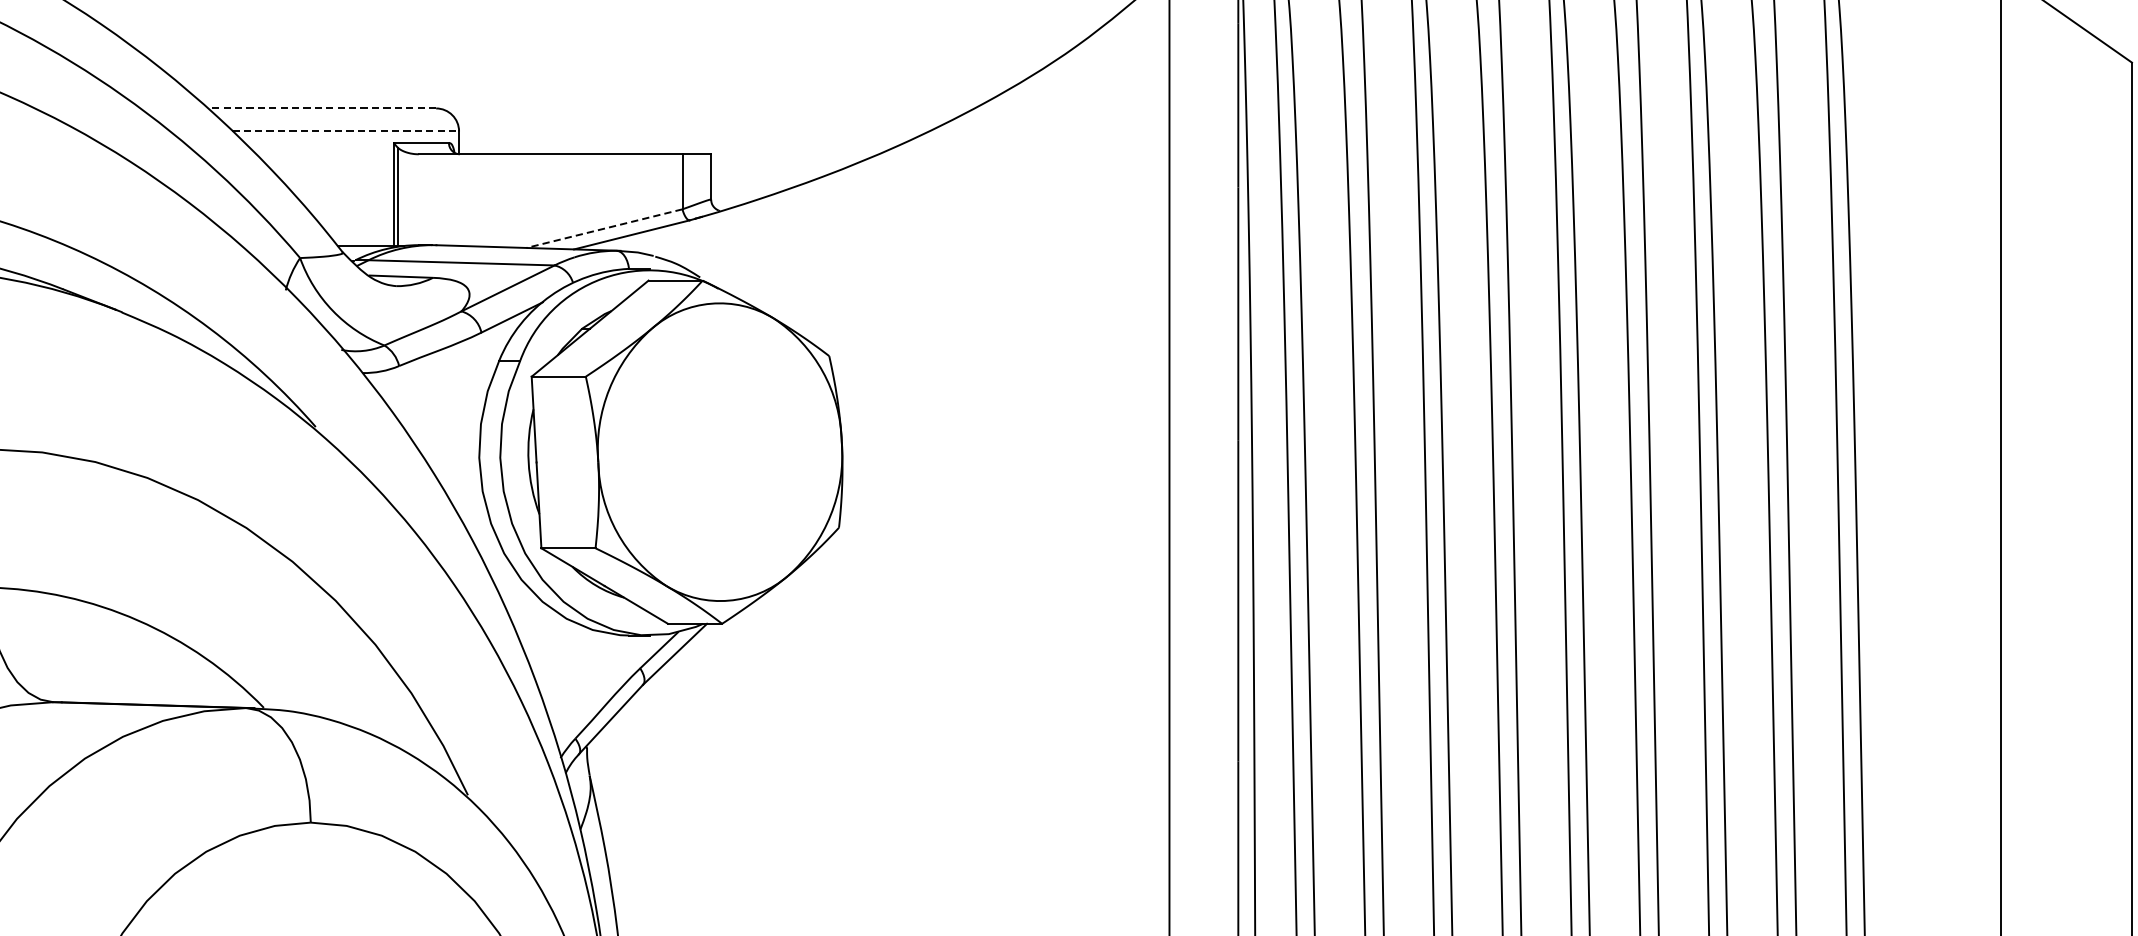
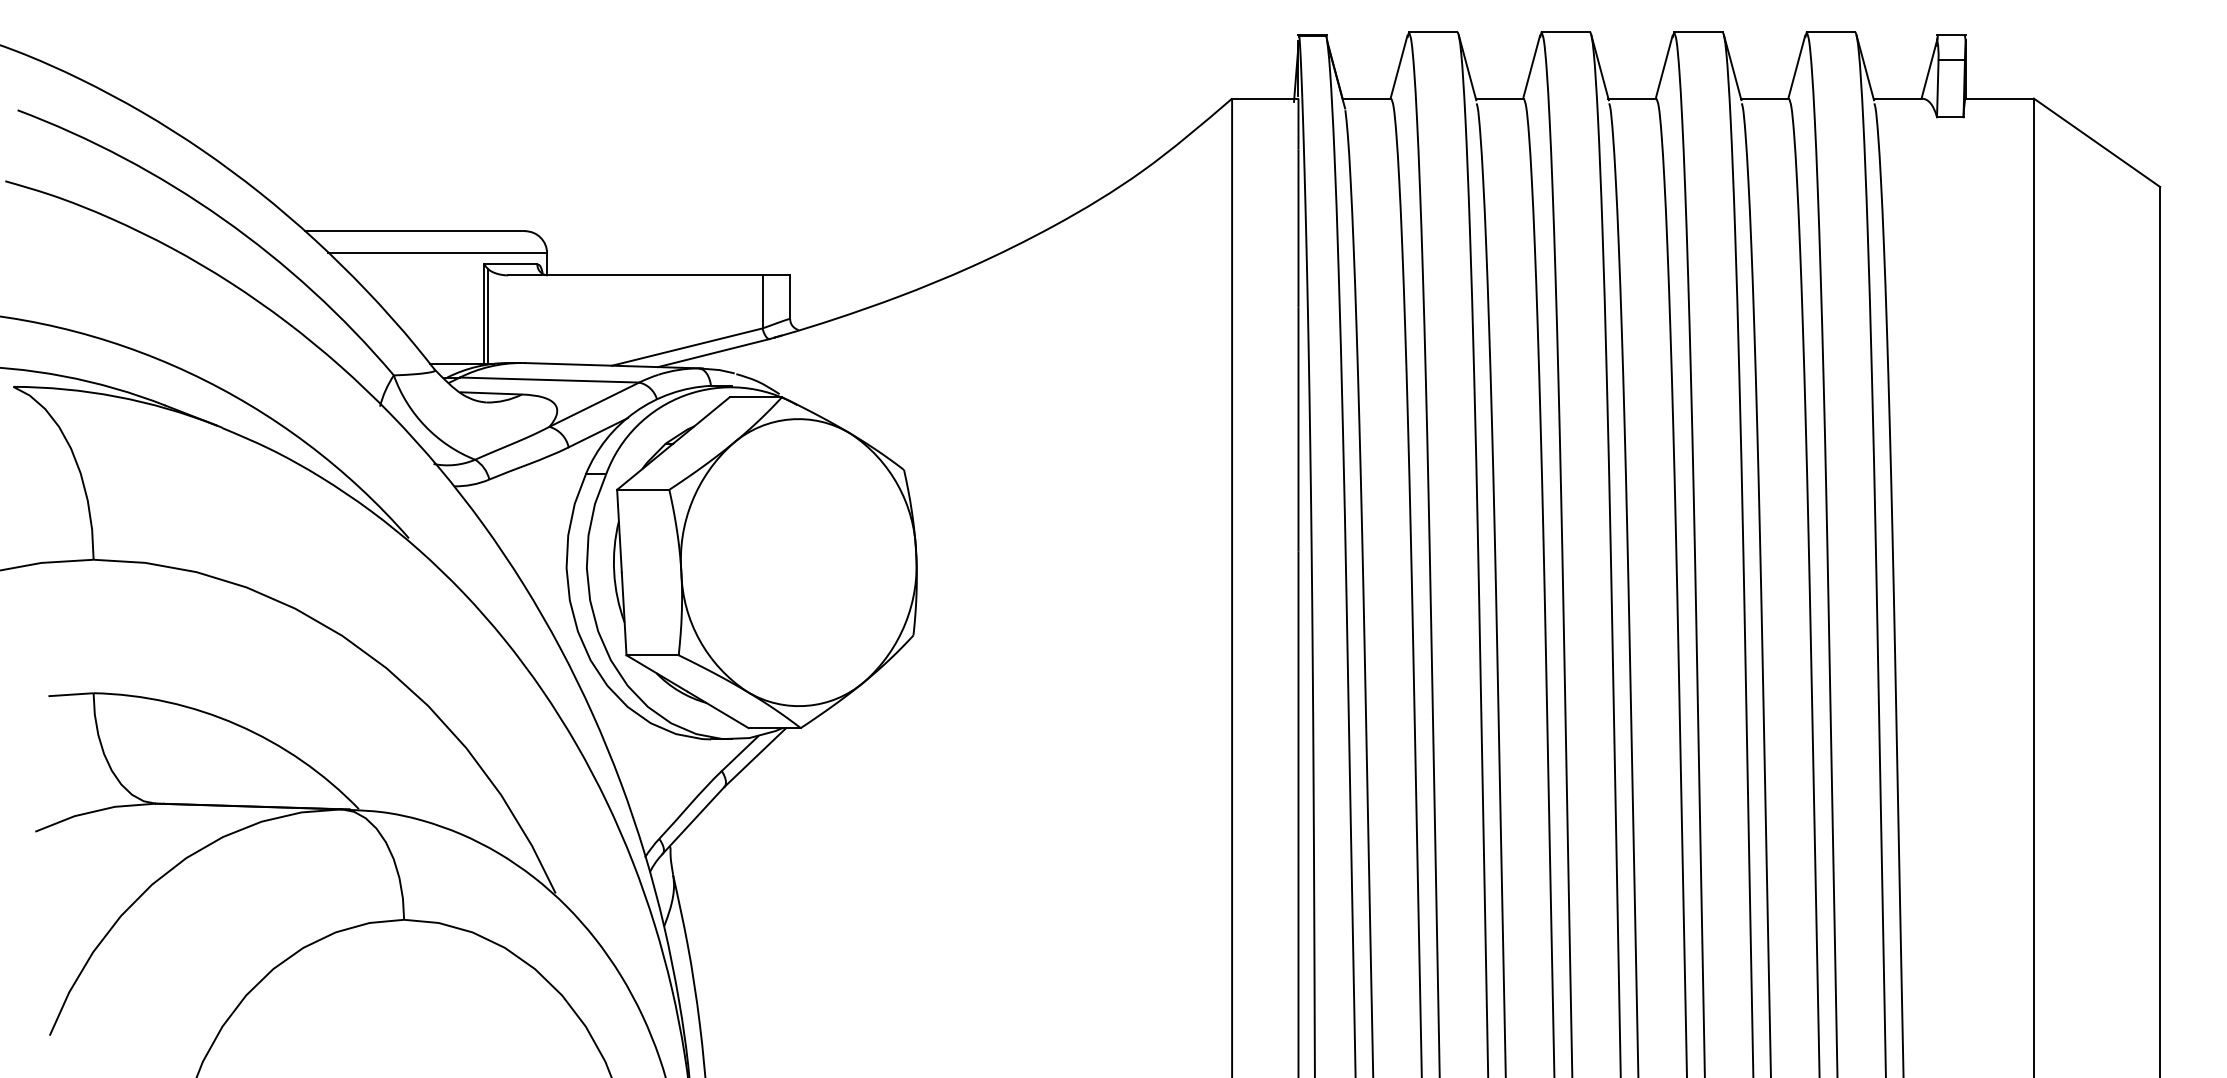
line: (321, 108) -> (414, 231), dashed -> solid
line: (346, 131) -> (438, 253), dashed -> solid
line: (603, 229) -> (686, 347), dashed -> solid

